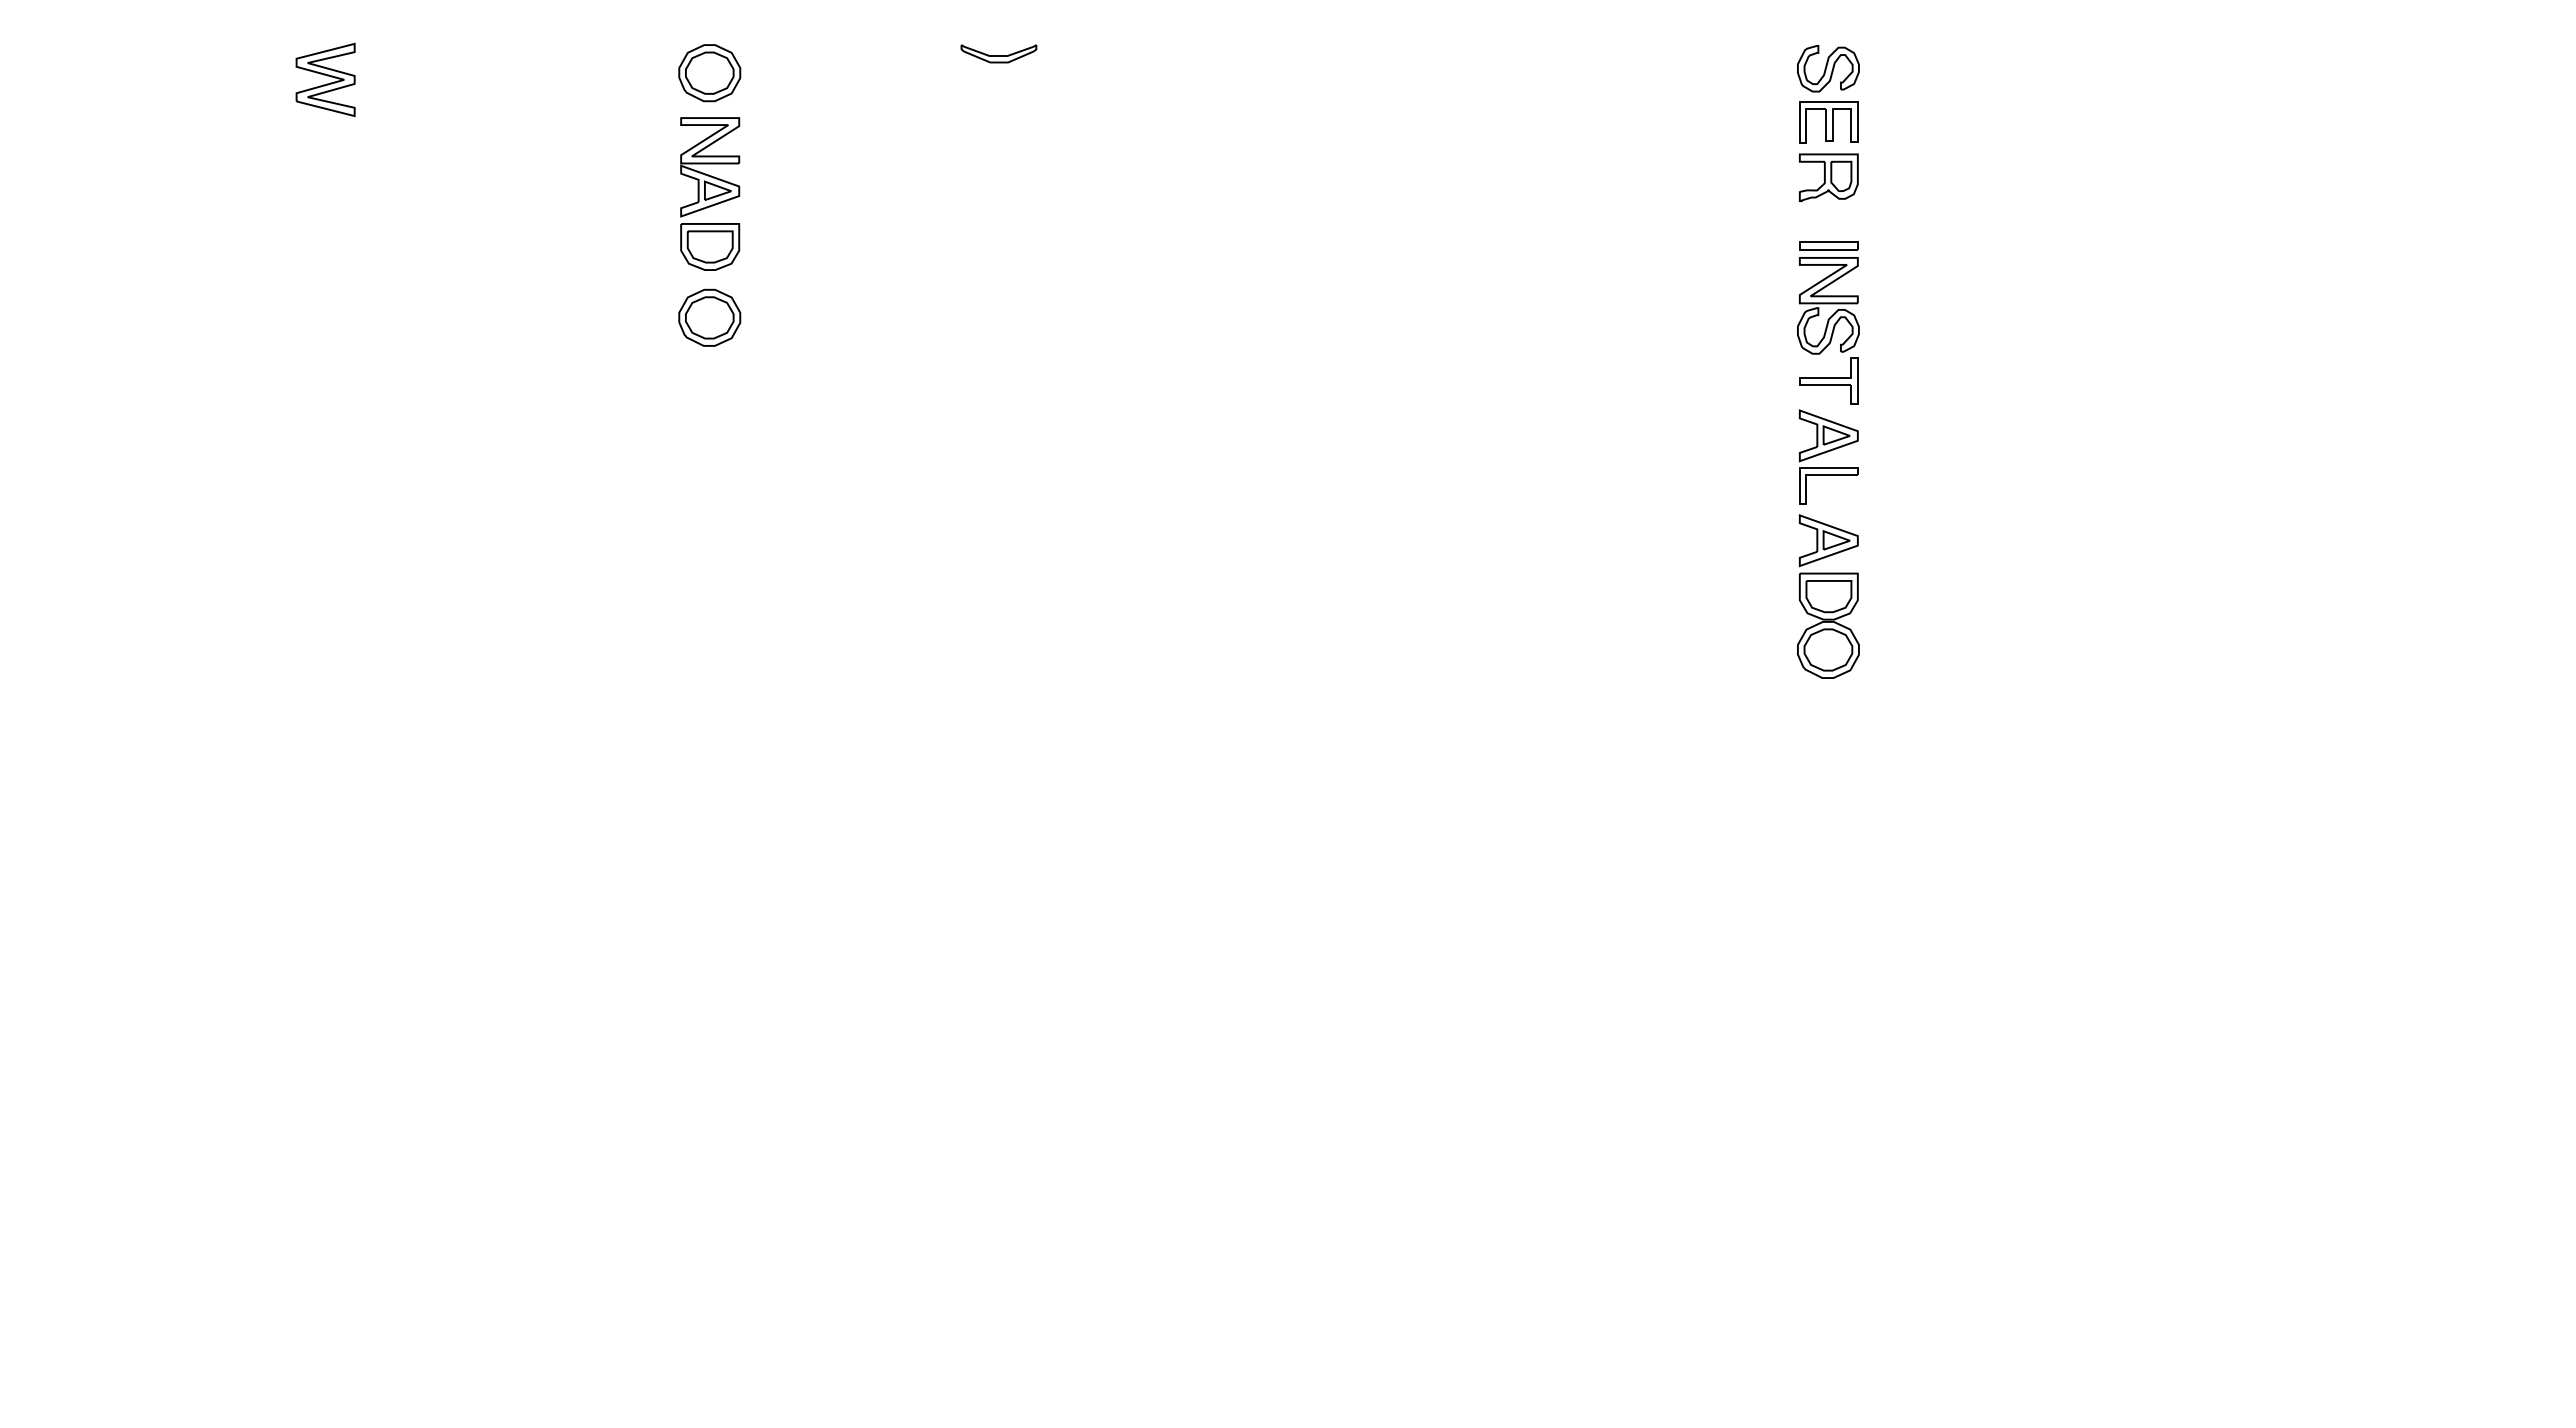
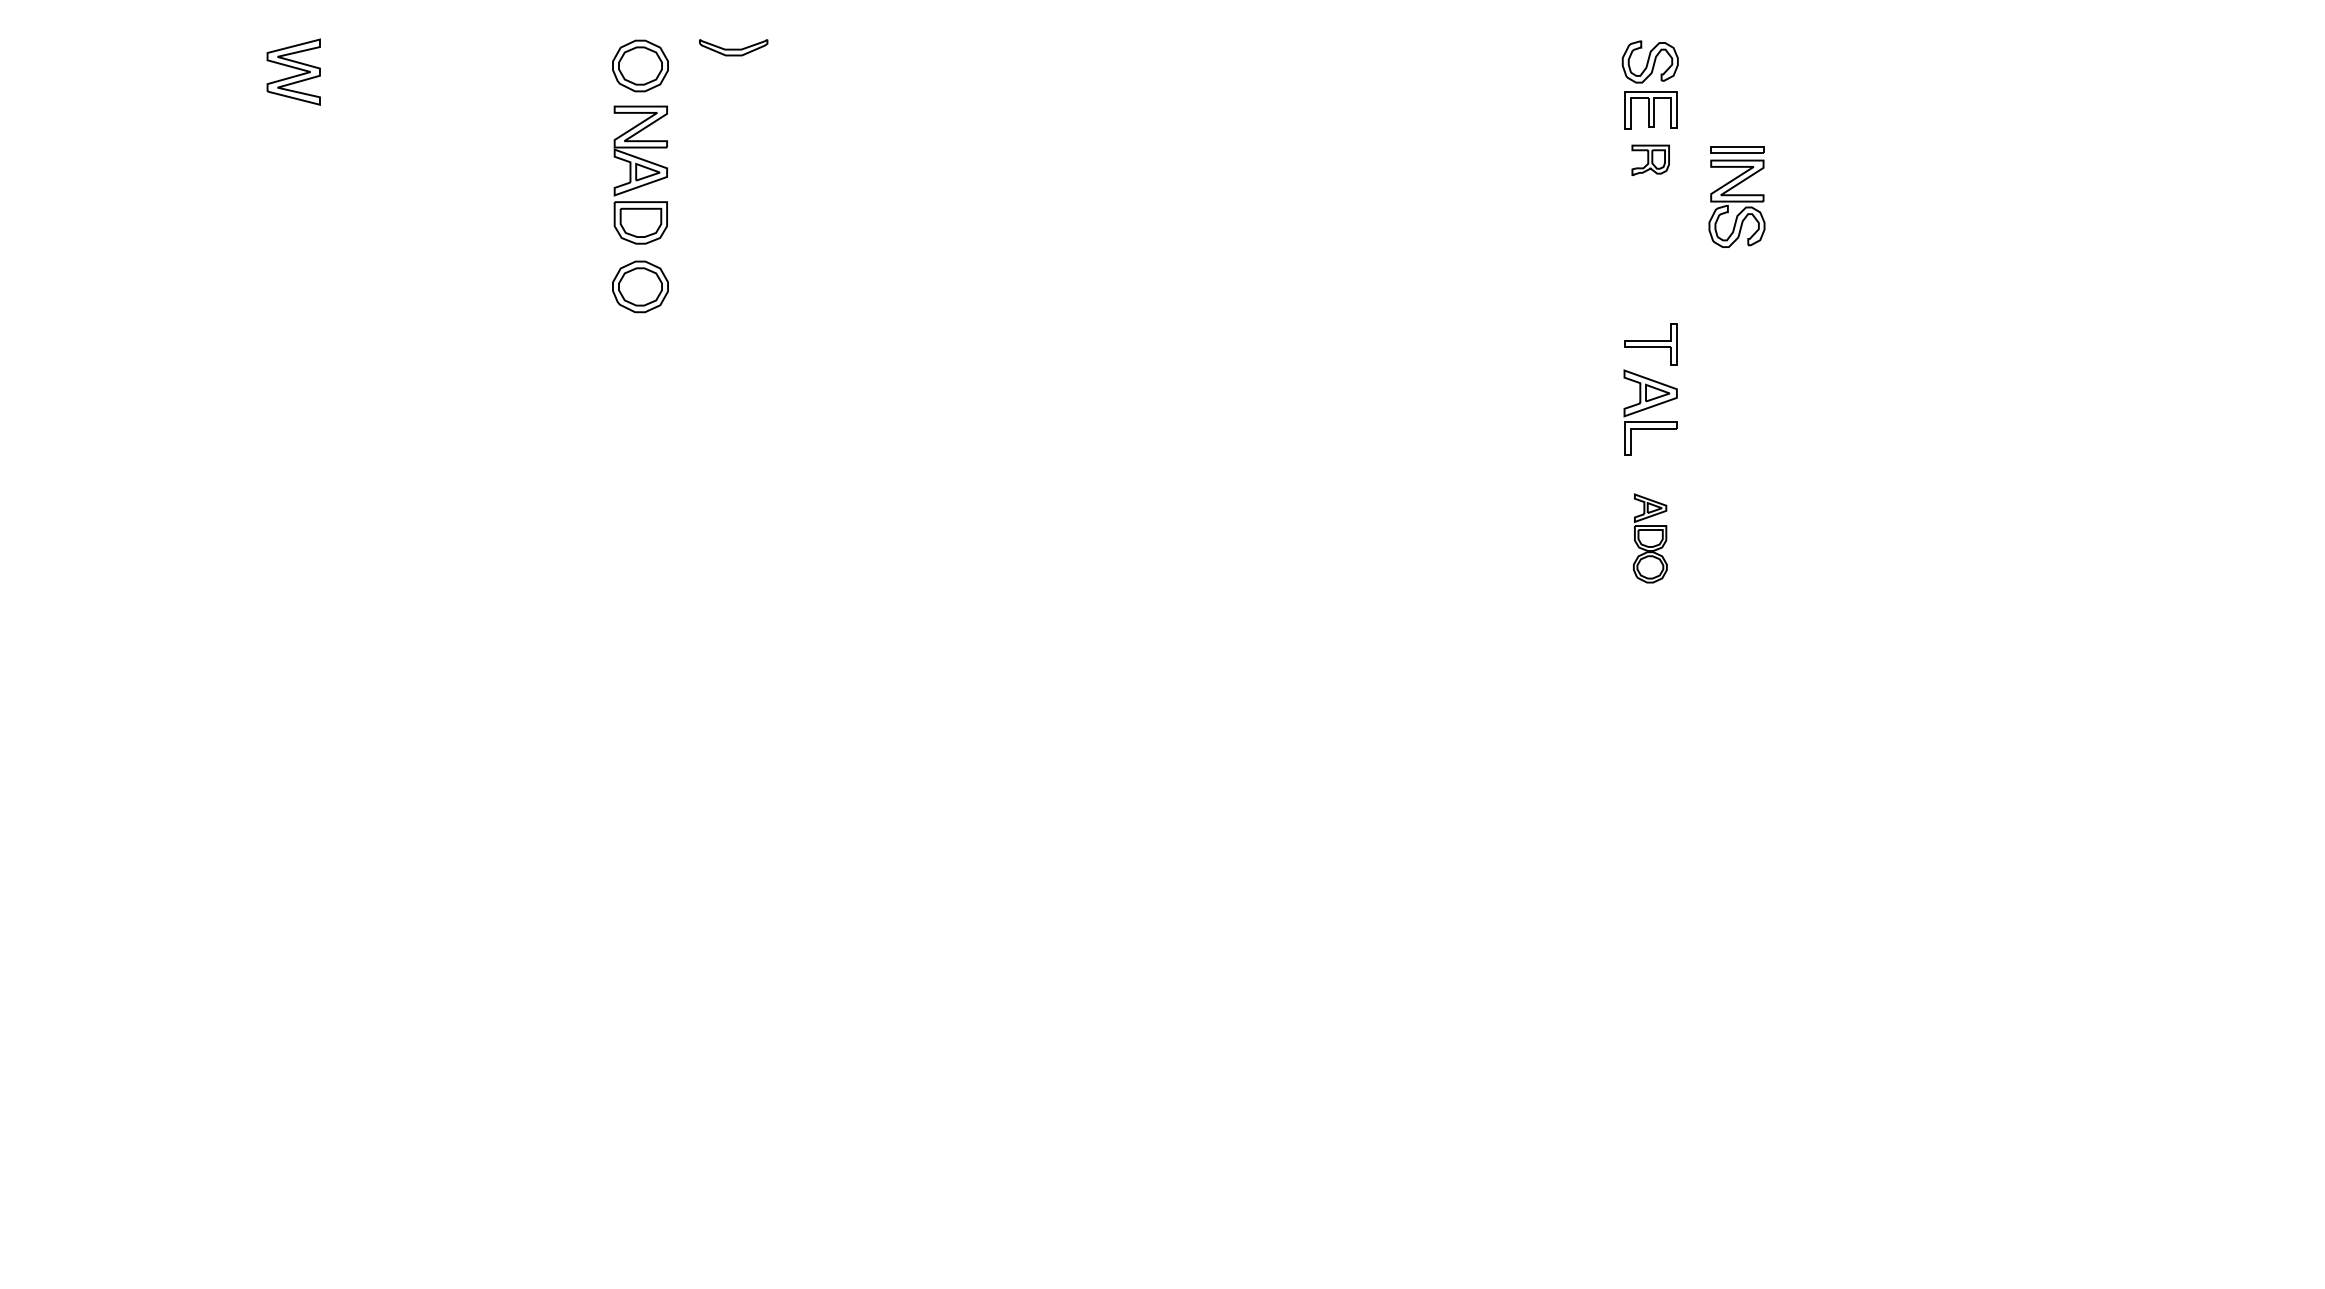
part: (998, 53) -> (733, 47), moved
part: (1828, 177) -> (1650, 160), size x0.7
part: (1828, 297) -> (1737, 196), moved
part: (1828, 596) -> (1650, 538), size x0.6

